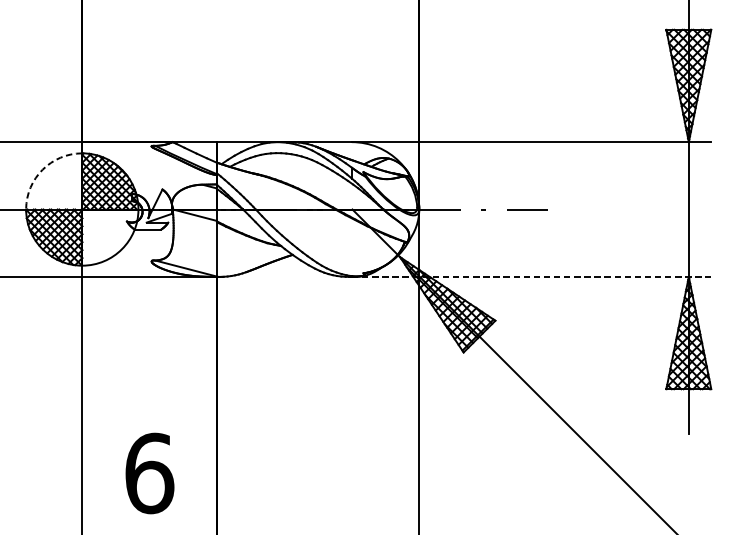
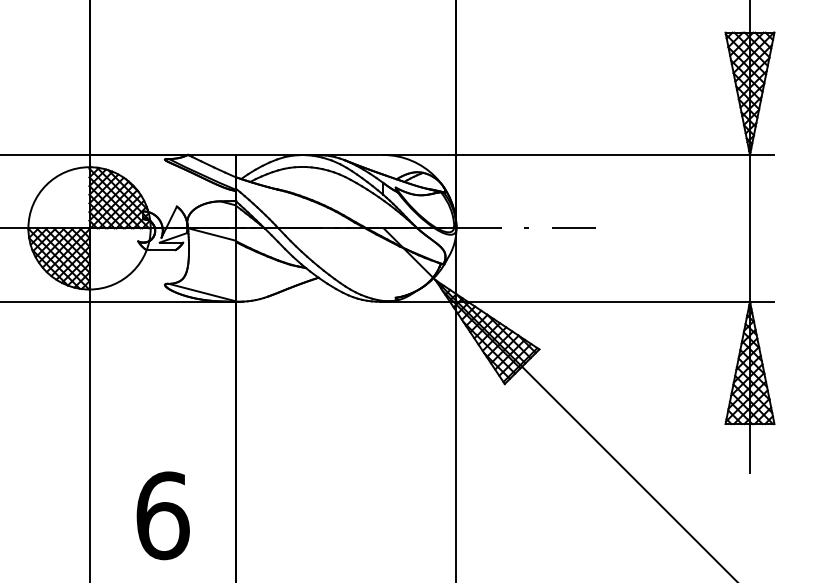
arc: (42, 170) -> (46, 185), dashed -> solid
line: (531, 276) -> (578, 301), dashed -> solid

